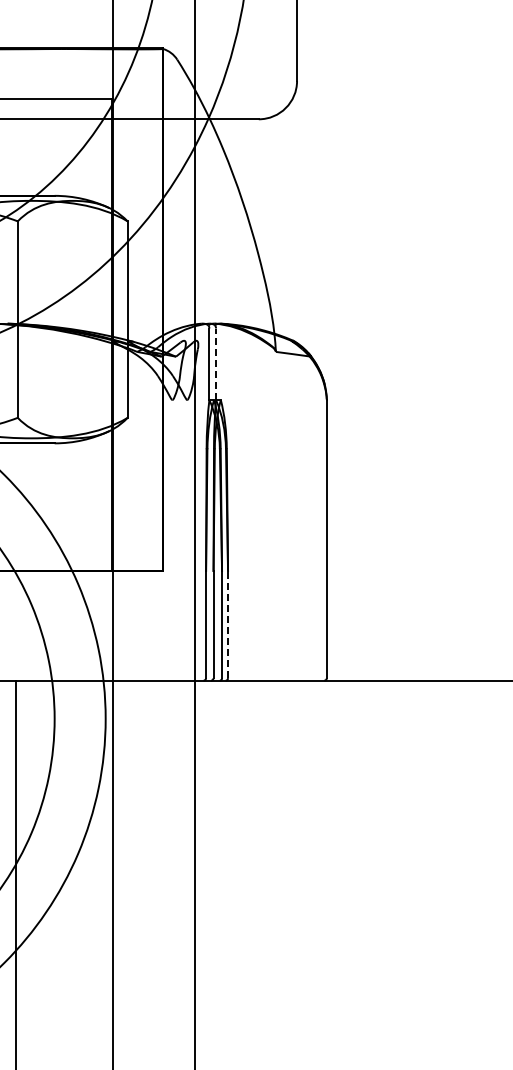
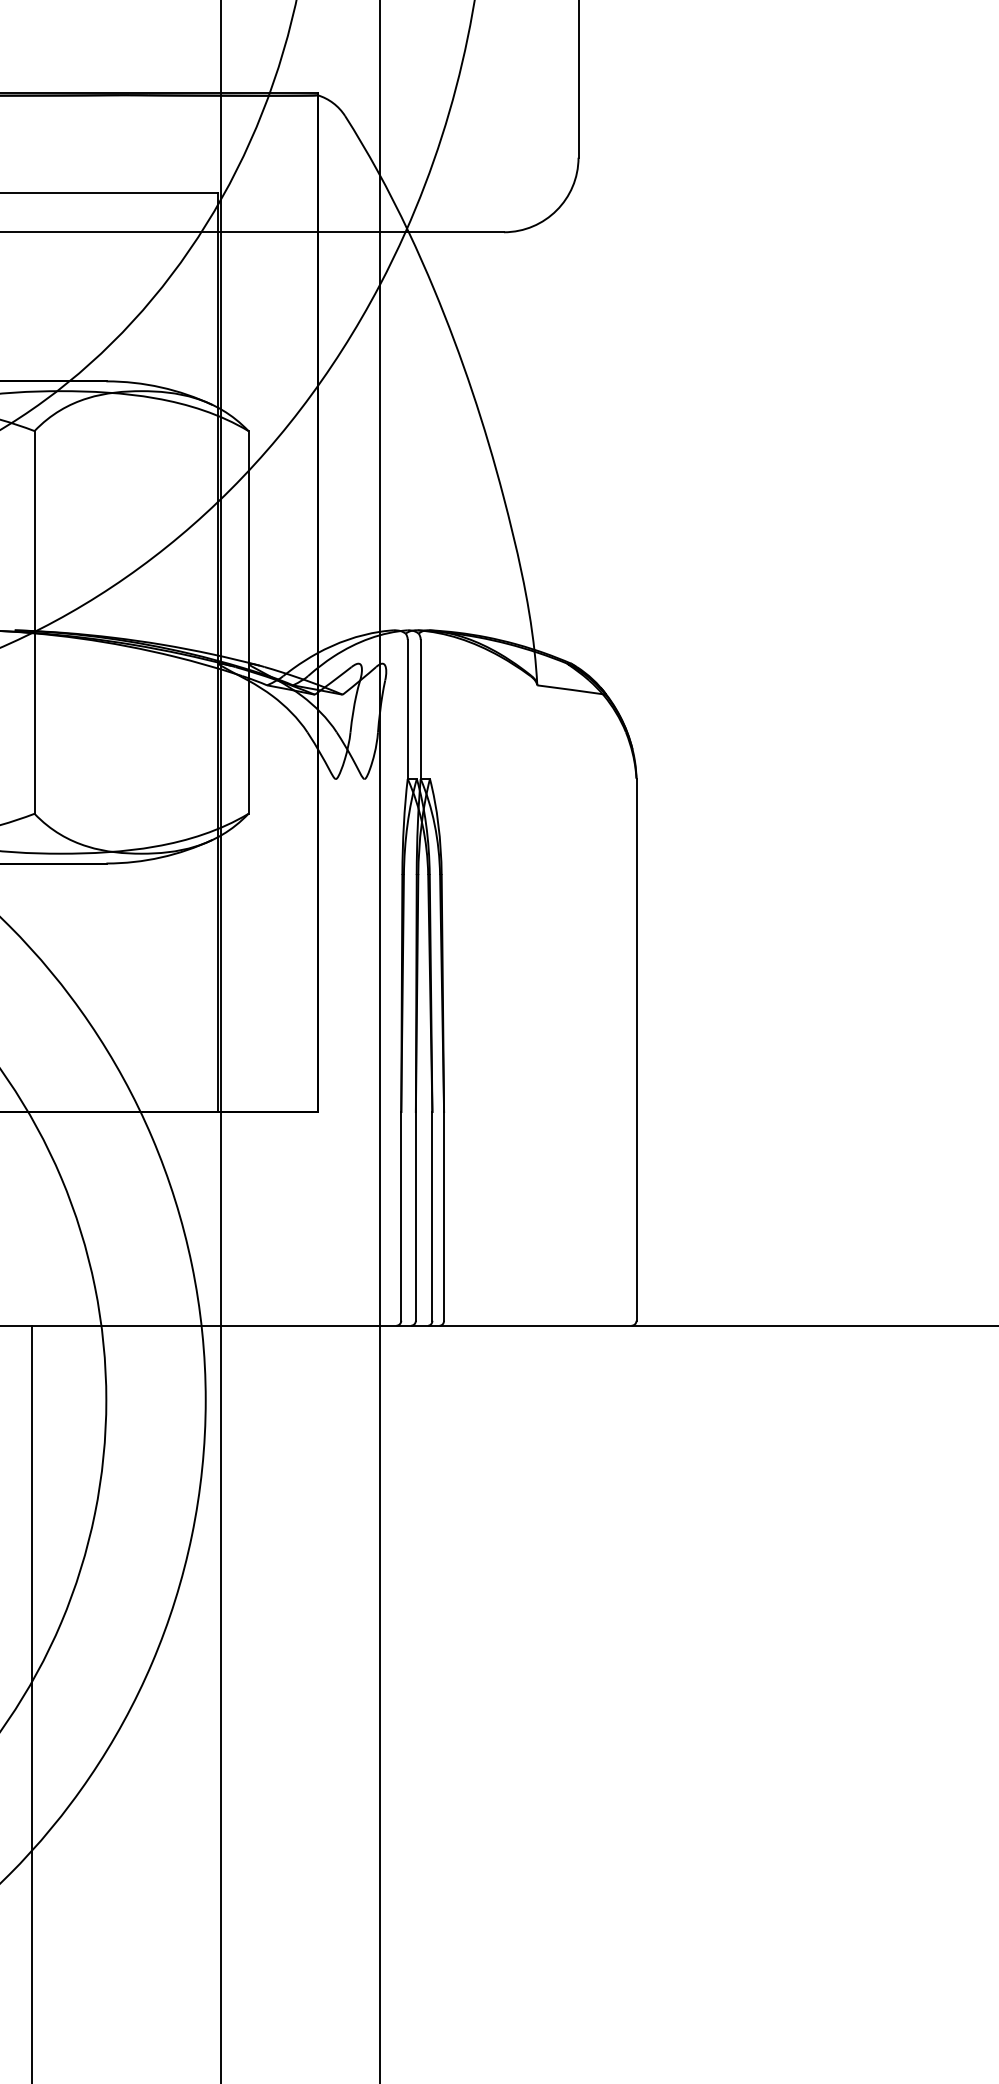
line: (216, 364) -> (421, 709), dashed -> solid
line: (228, 624) -> (444, 1216), dashed -> solid

